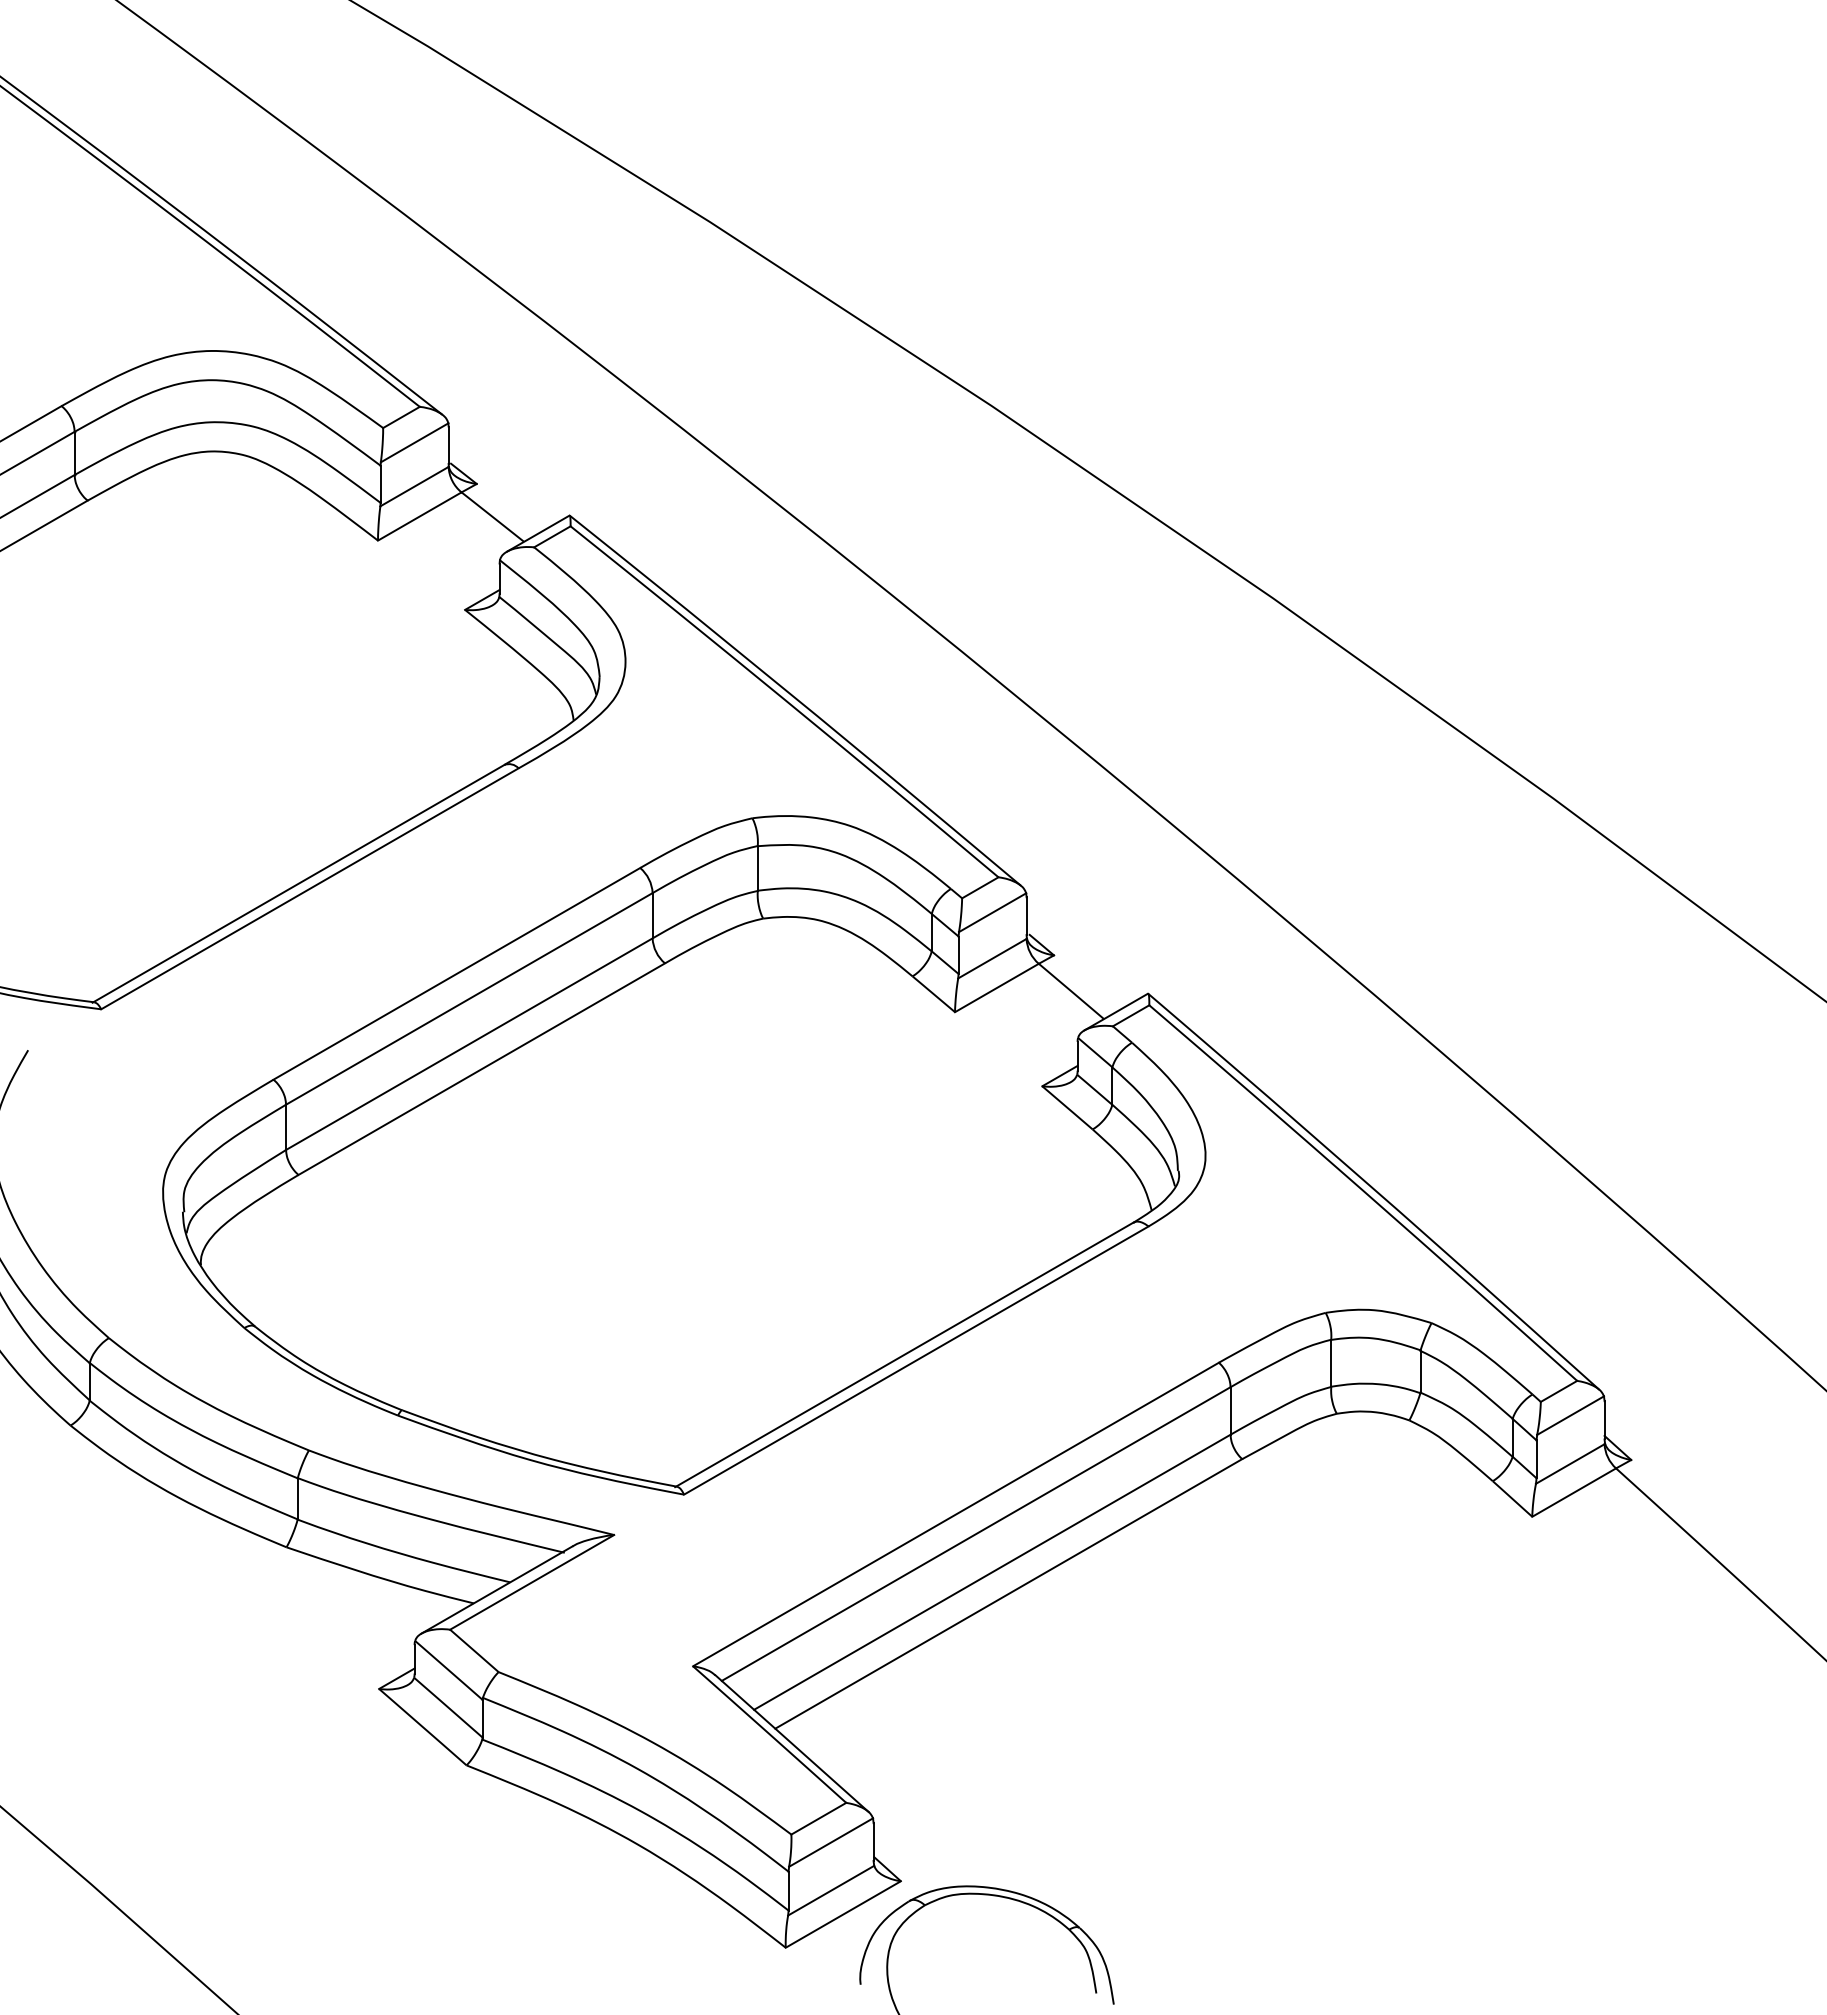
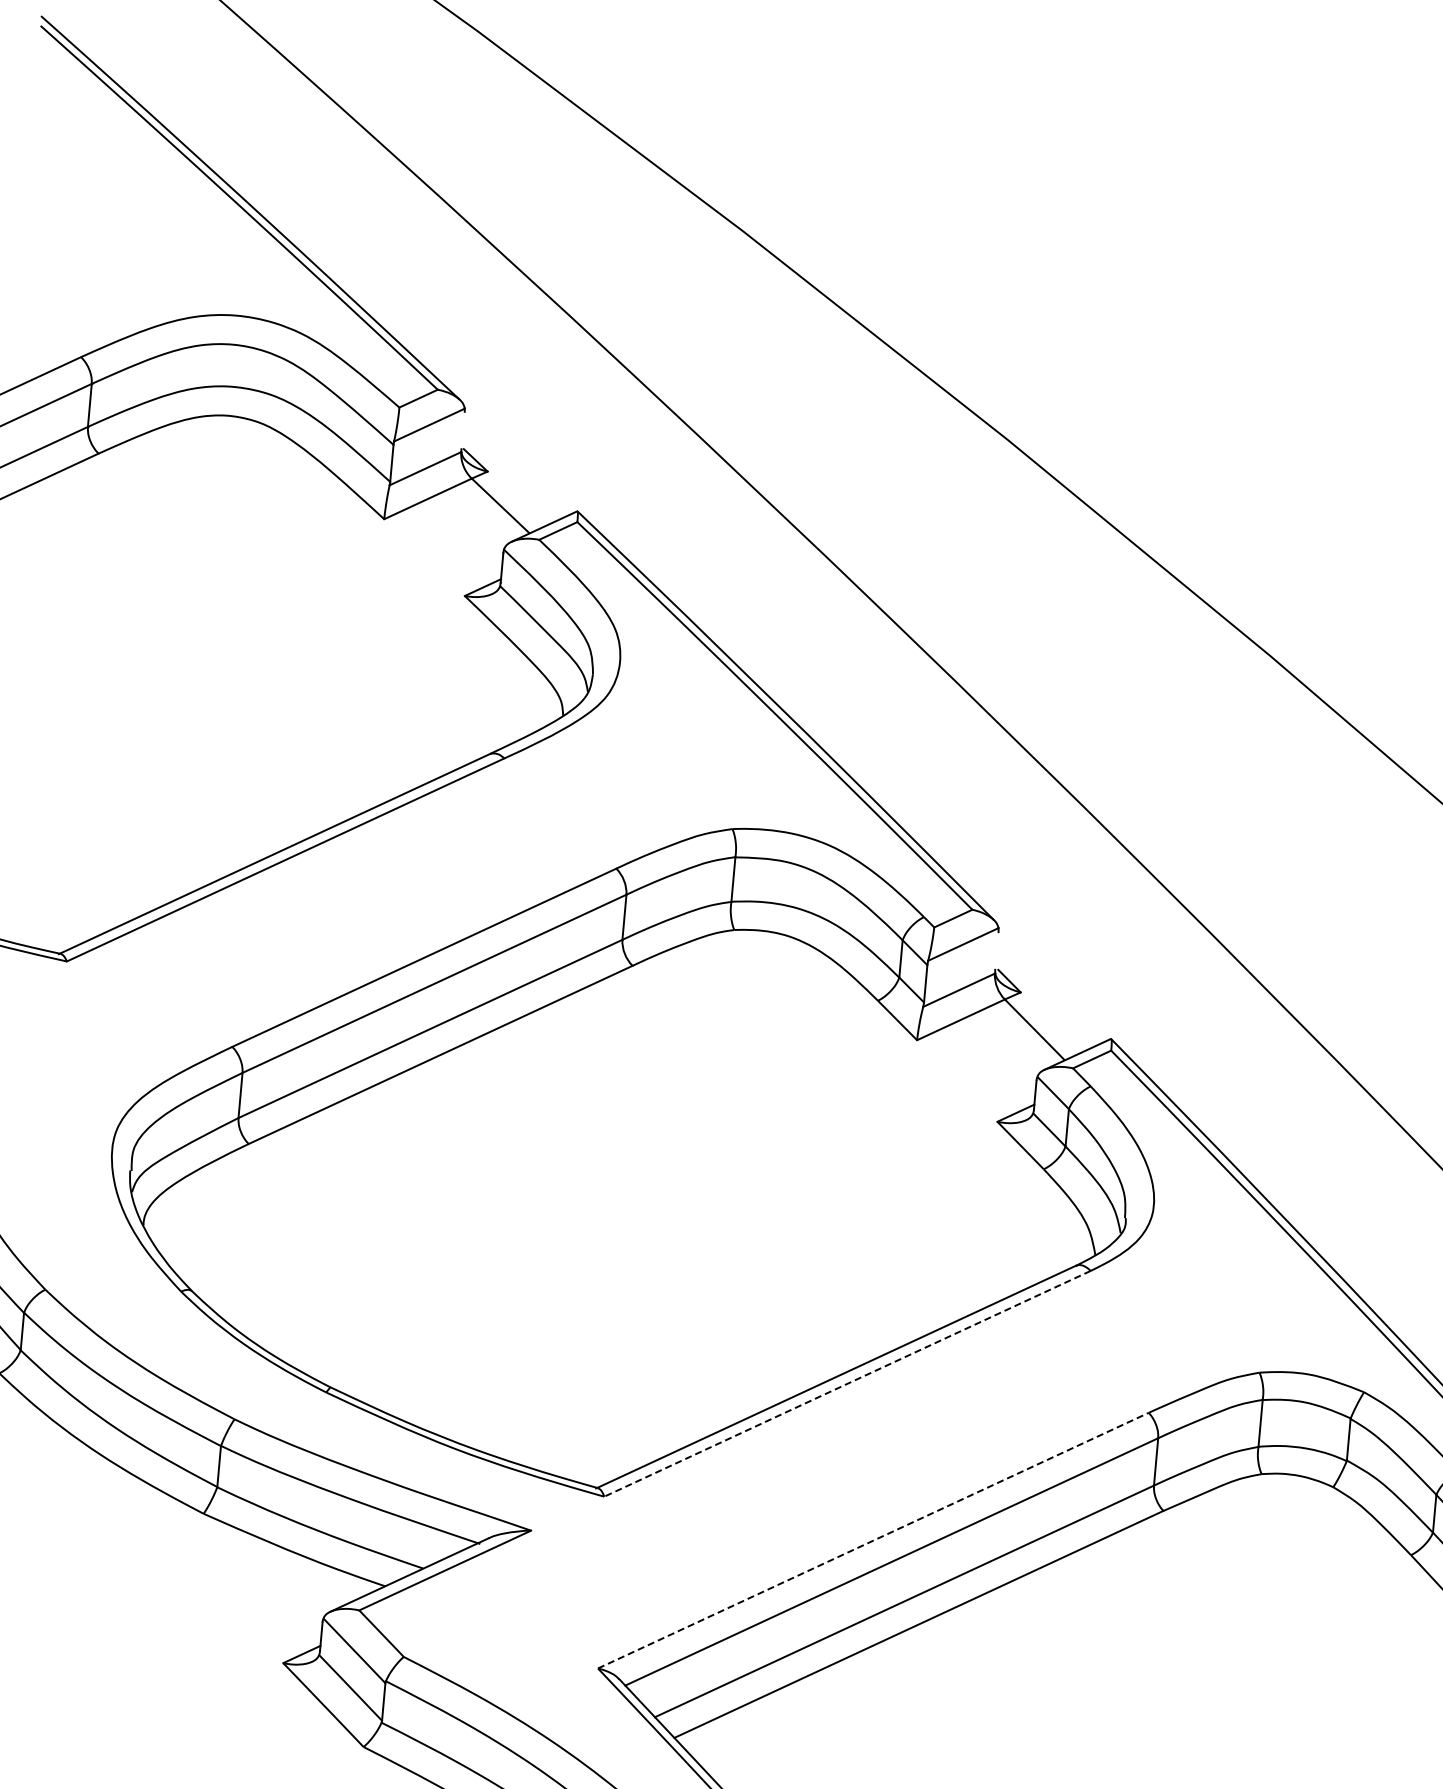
line: (448, 444) -> (463, 429), removed
line: (1026, 916) -> (996, 951), removed
line: (915, 1360) -> (846, 1383), solid -> dashed
line: (955, 1514) -> (872, 1540), solid -> dashed

